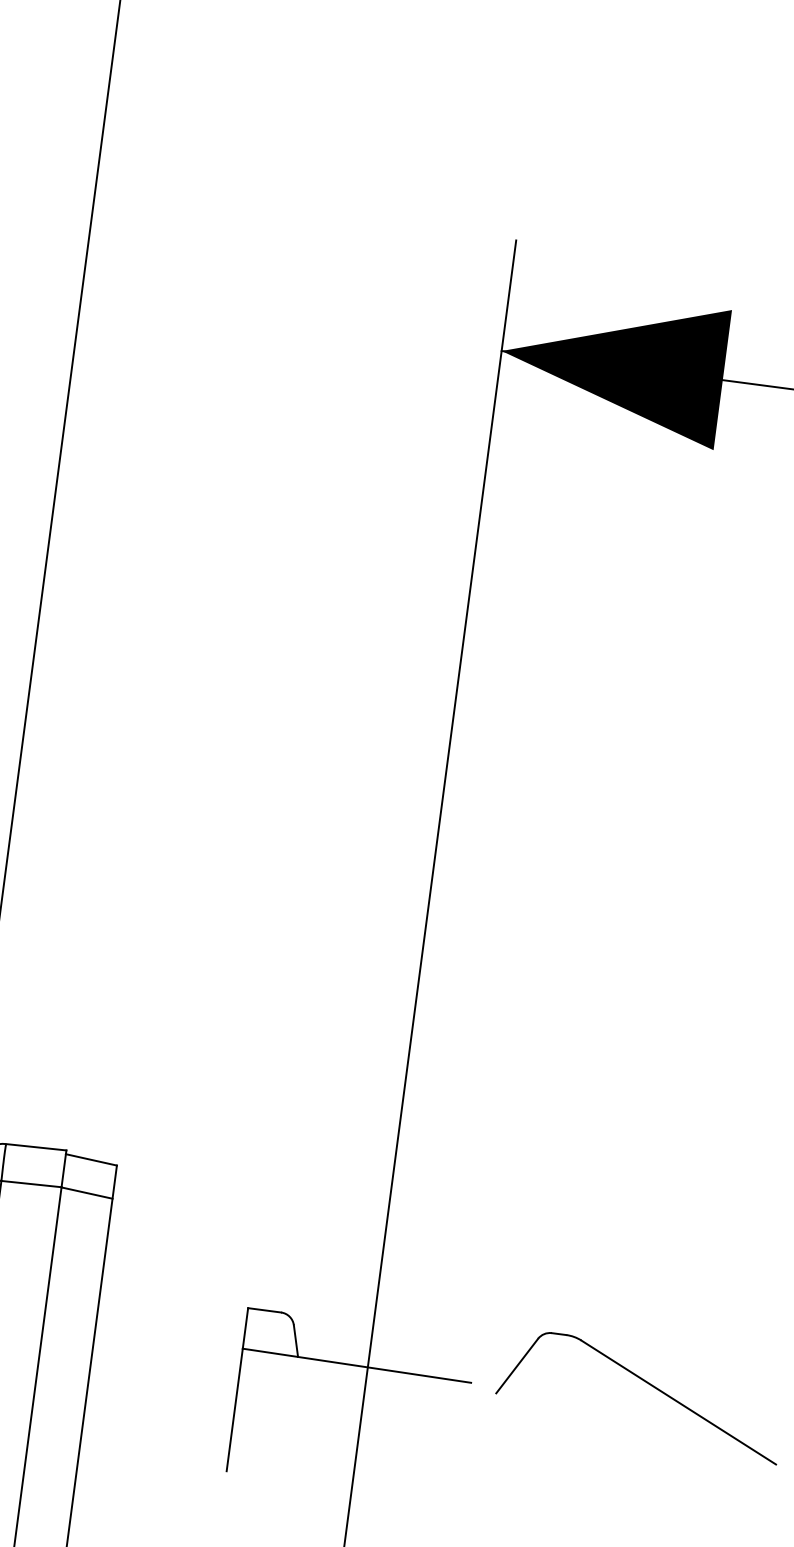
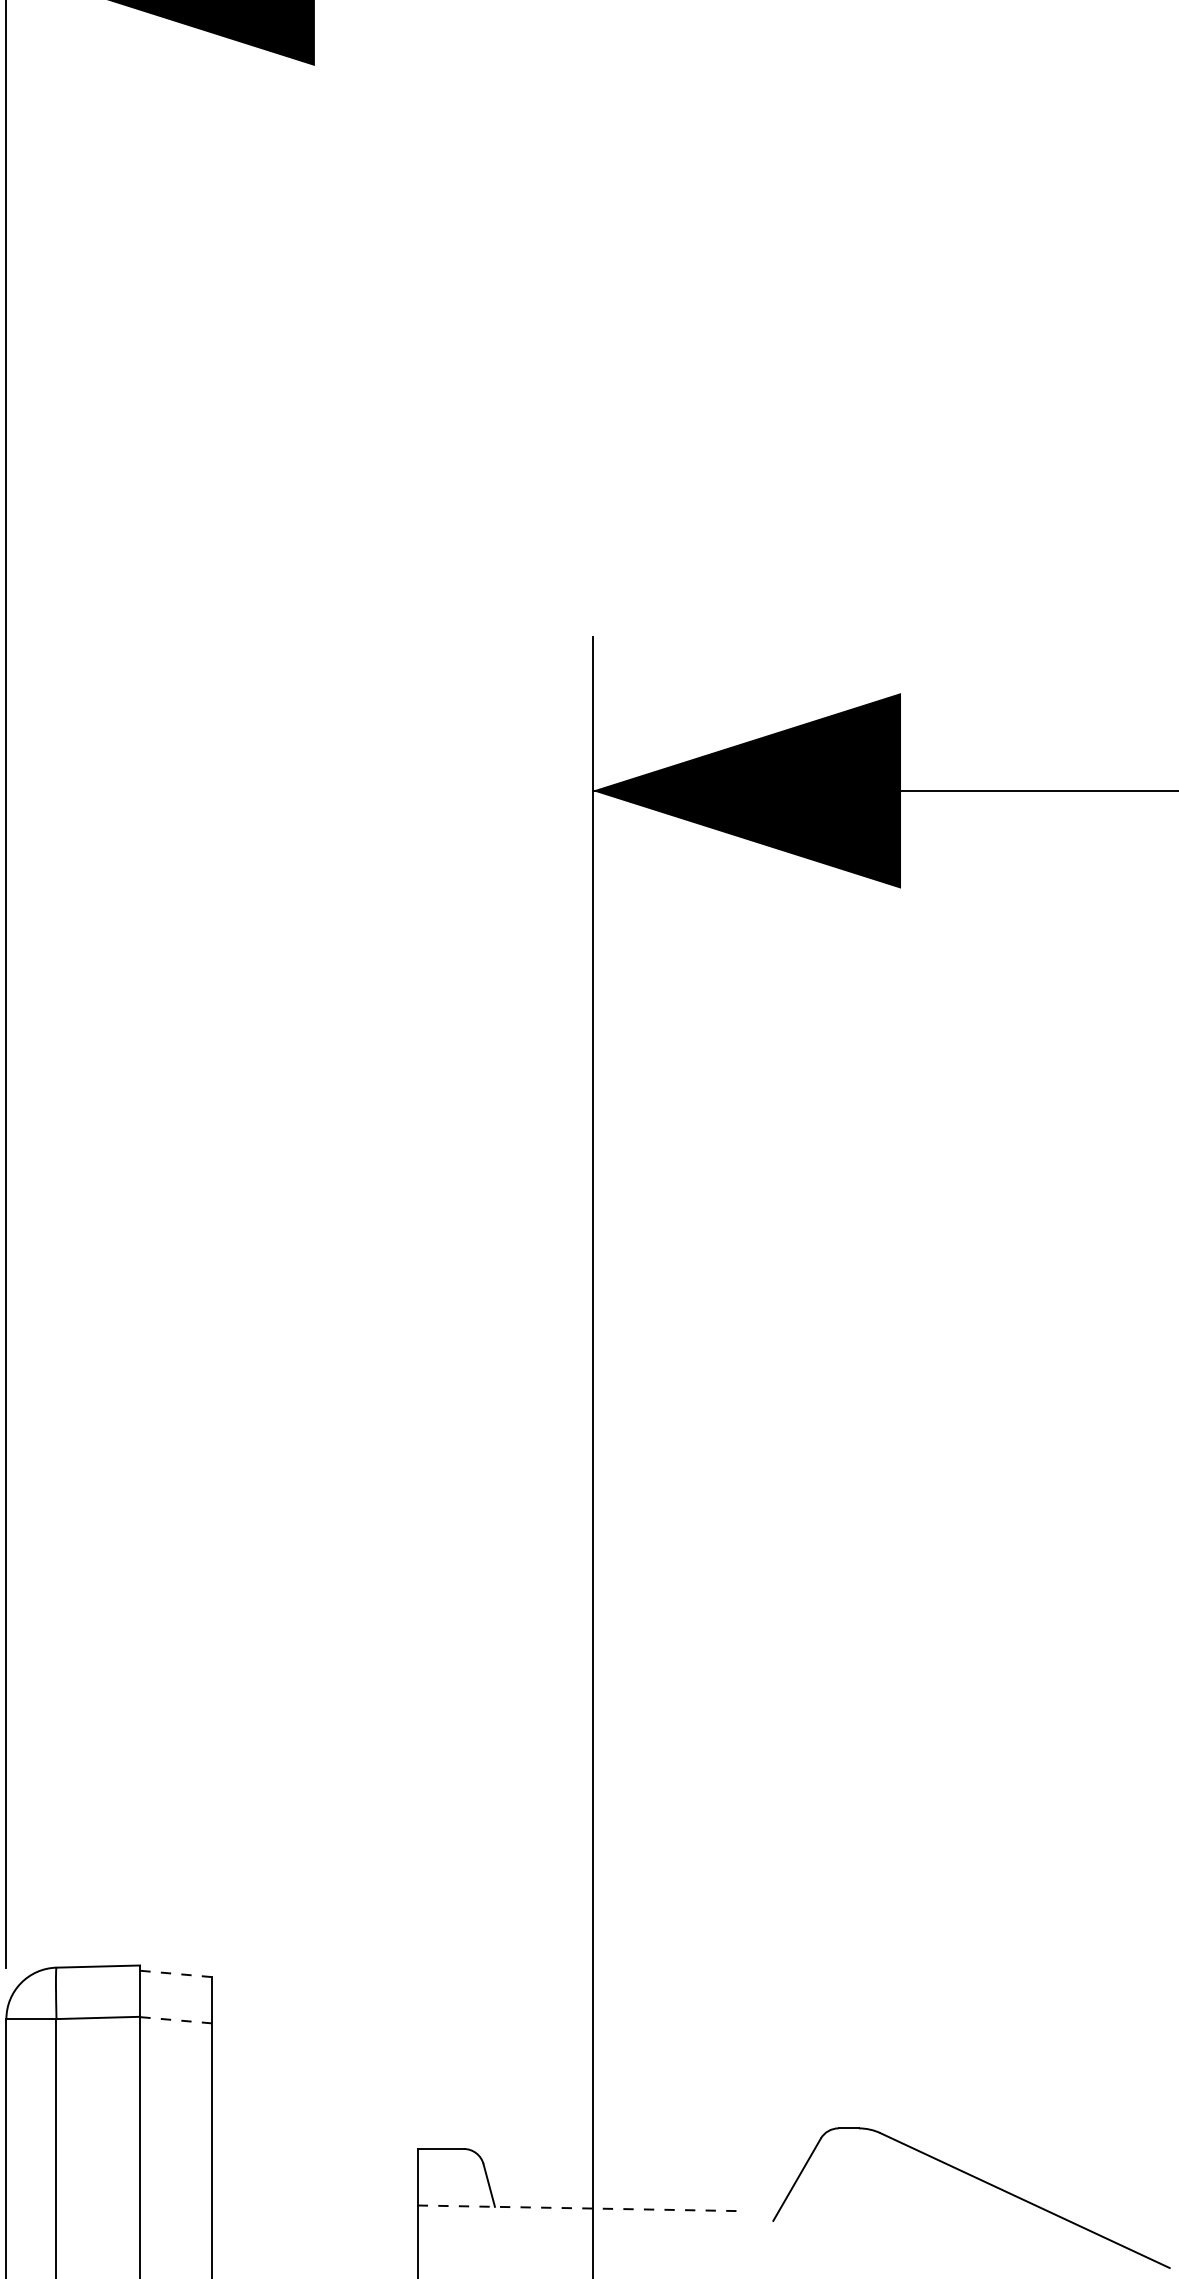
line: (91, 1159) -> (175, 1973), solid -> dashed
line: (86, 1193) -> (175, 2020), solid -> dashed
line: (357, 1365) -> (577, 2208), solid -> dashed

